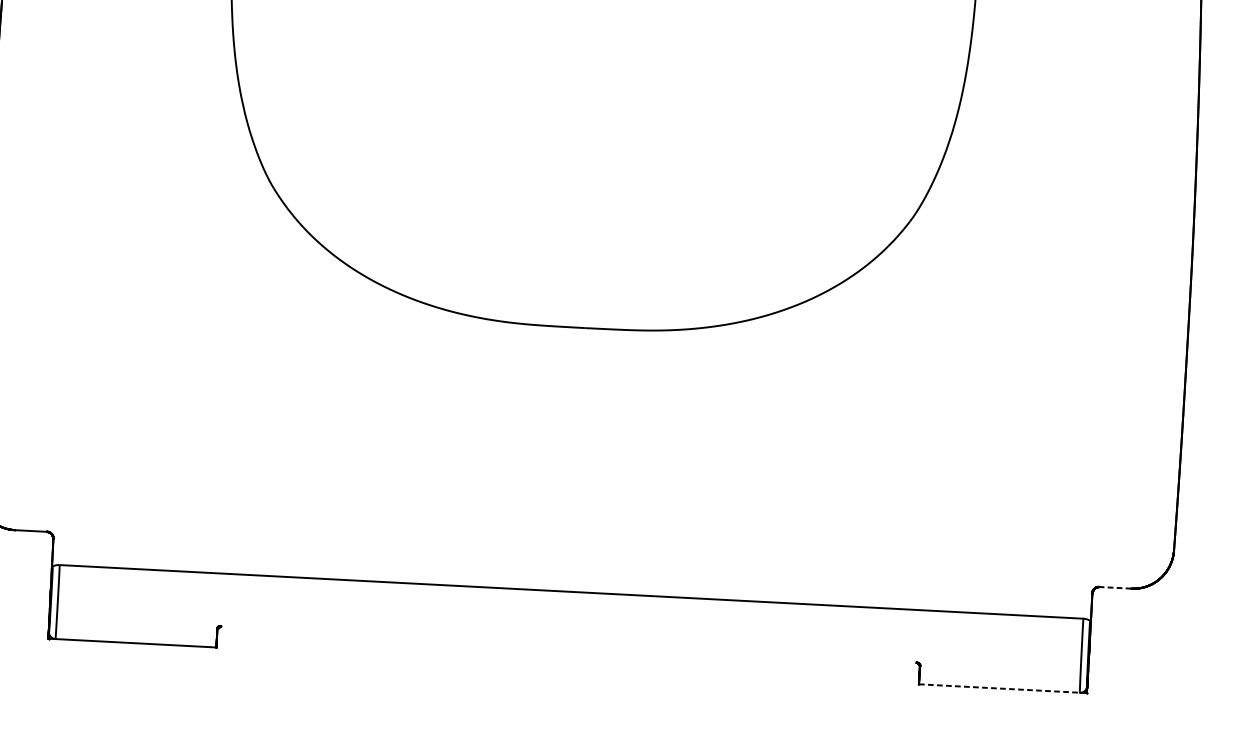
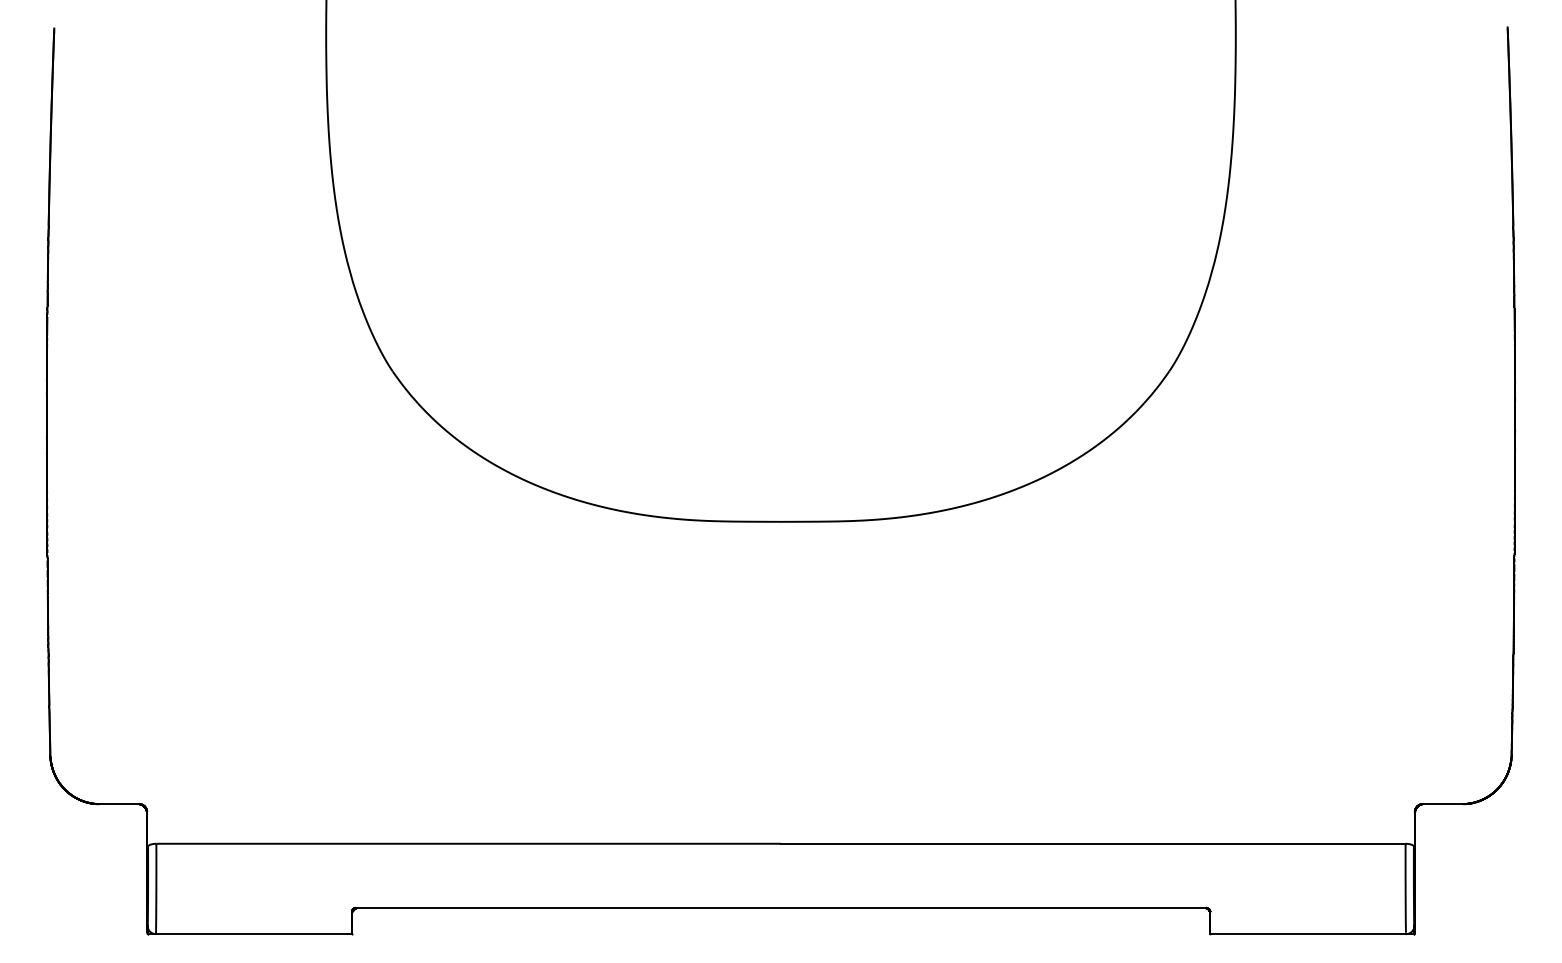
line: (1115, 588) -> (1442, 804), dashed -> solid
line: (568, 644) -> (780, 908), added
line: (999, 688) -> (1308, 934), dashed -> solid

